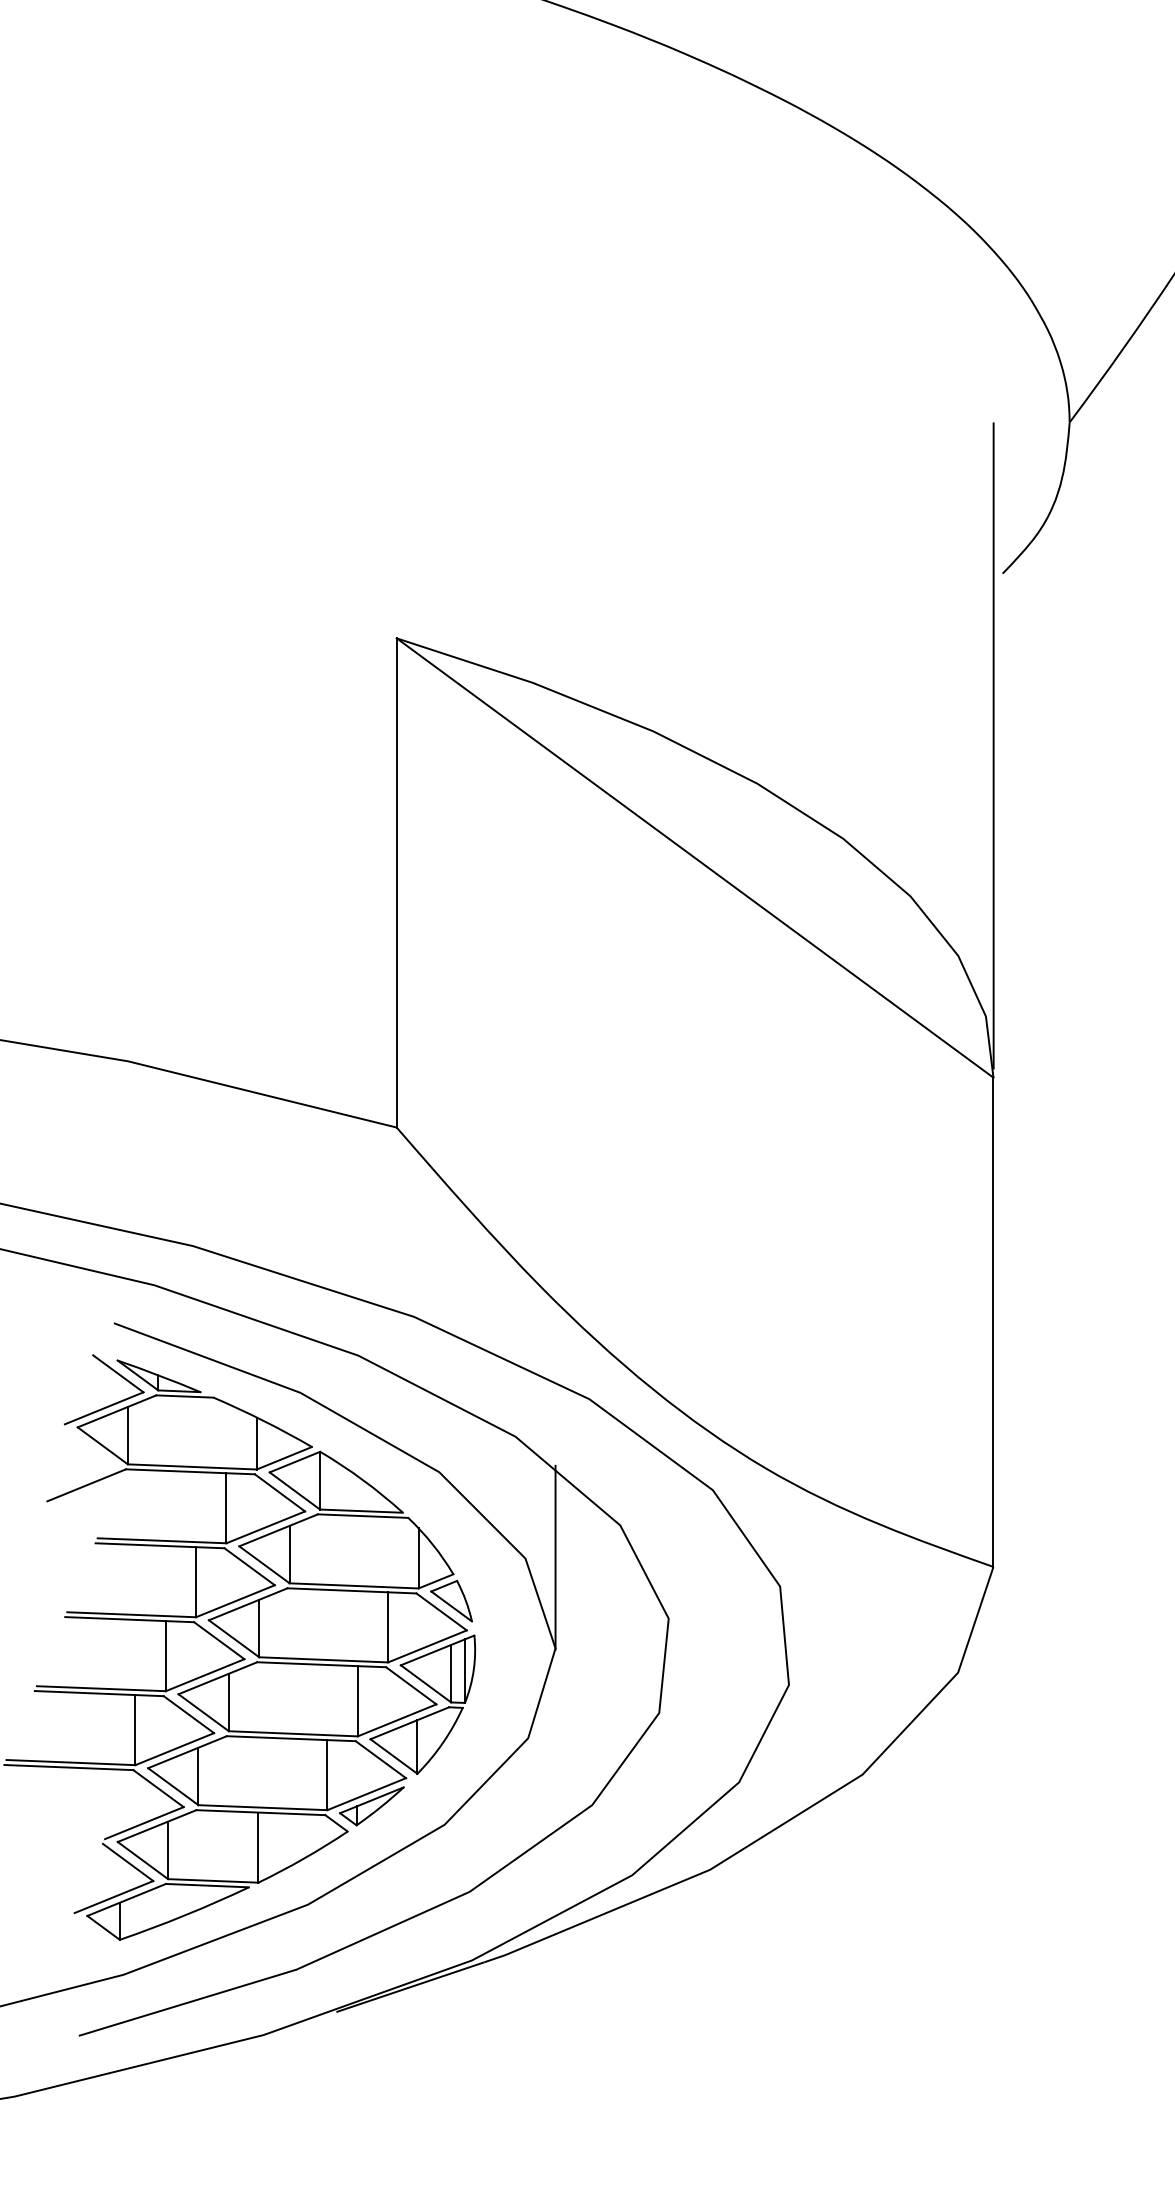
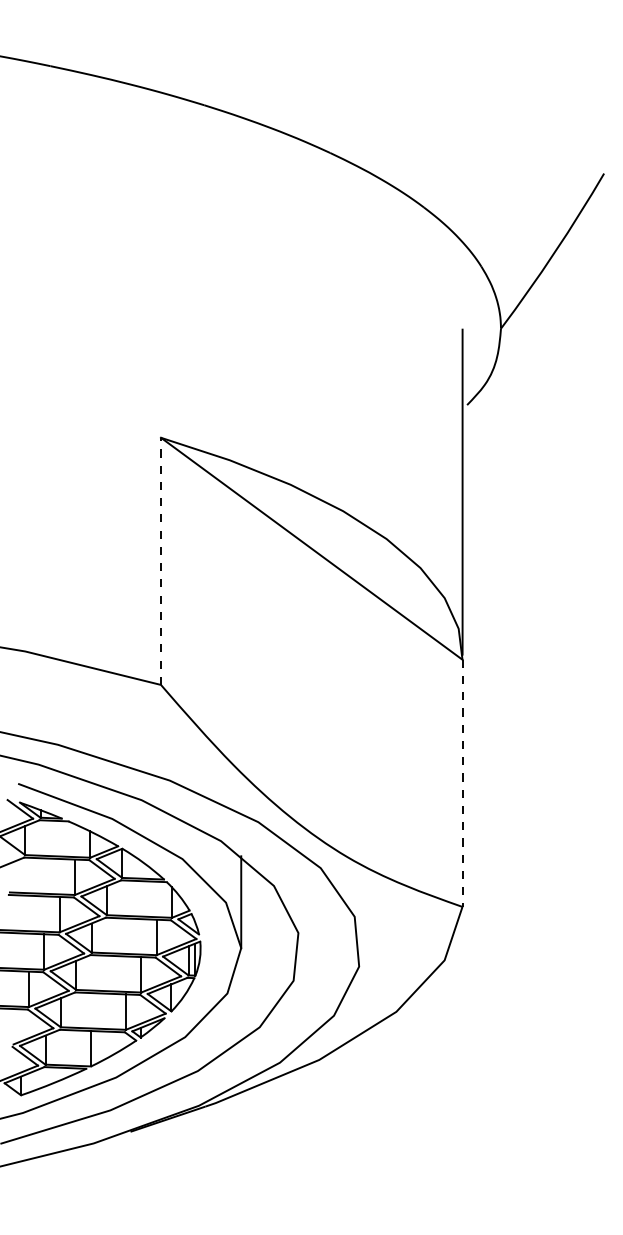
line: (397, 883) -> (161, 561), solid -> dashed
line: (993, 1322) -> (462, 783), solid -> dashed

